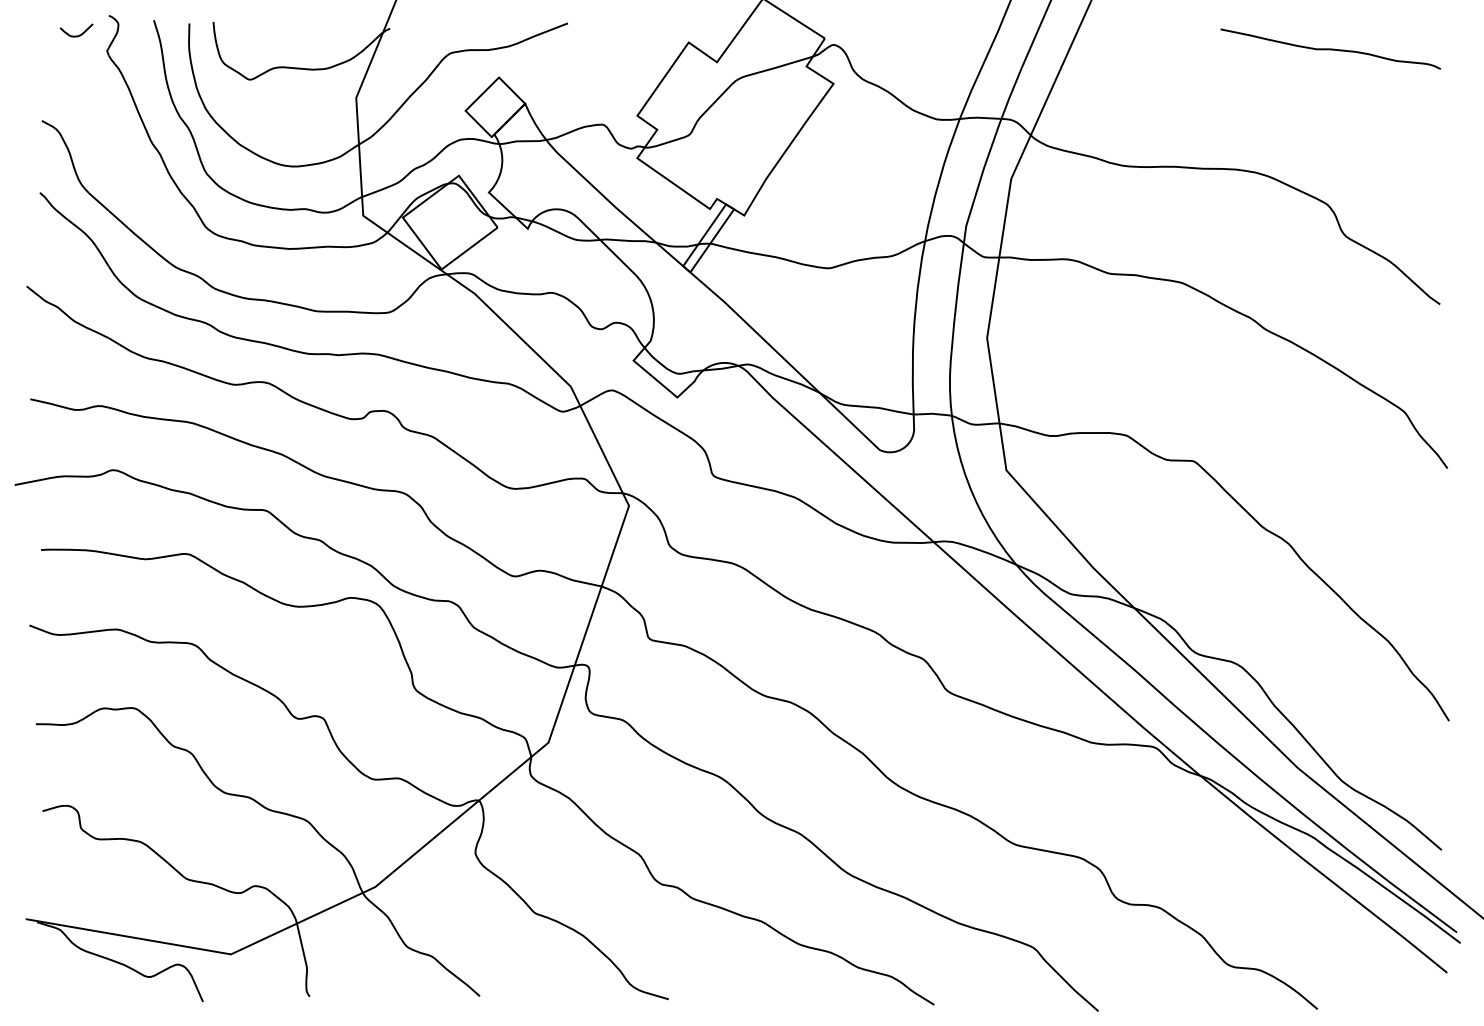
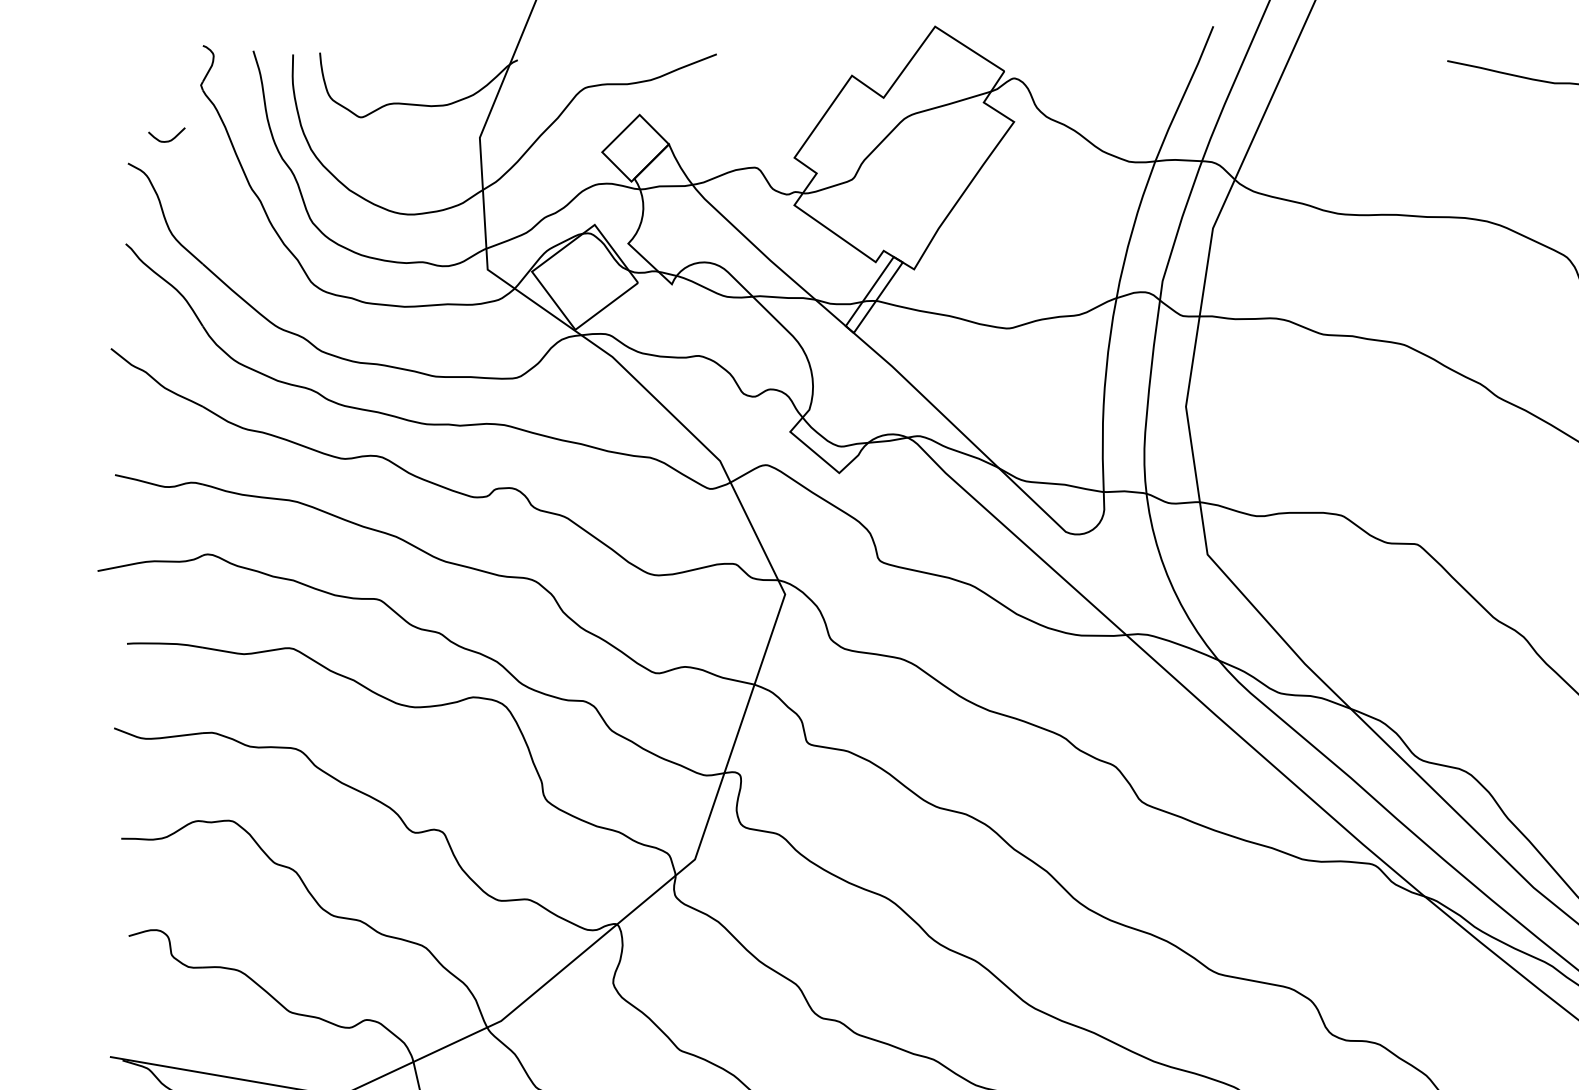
curve: (79, 34) -> (170, 139), moved

